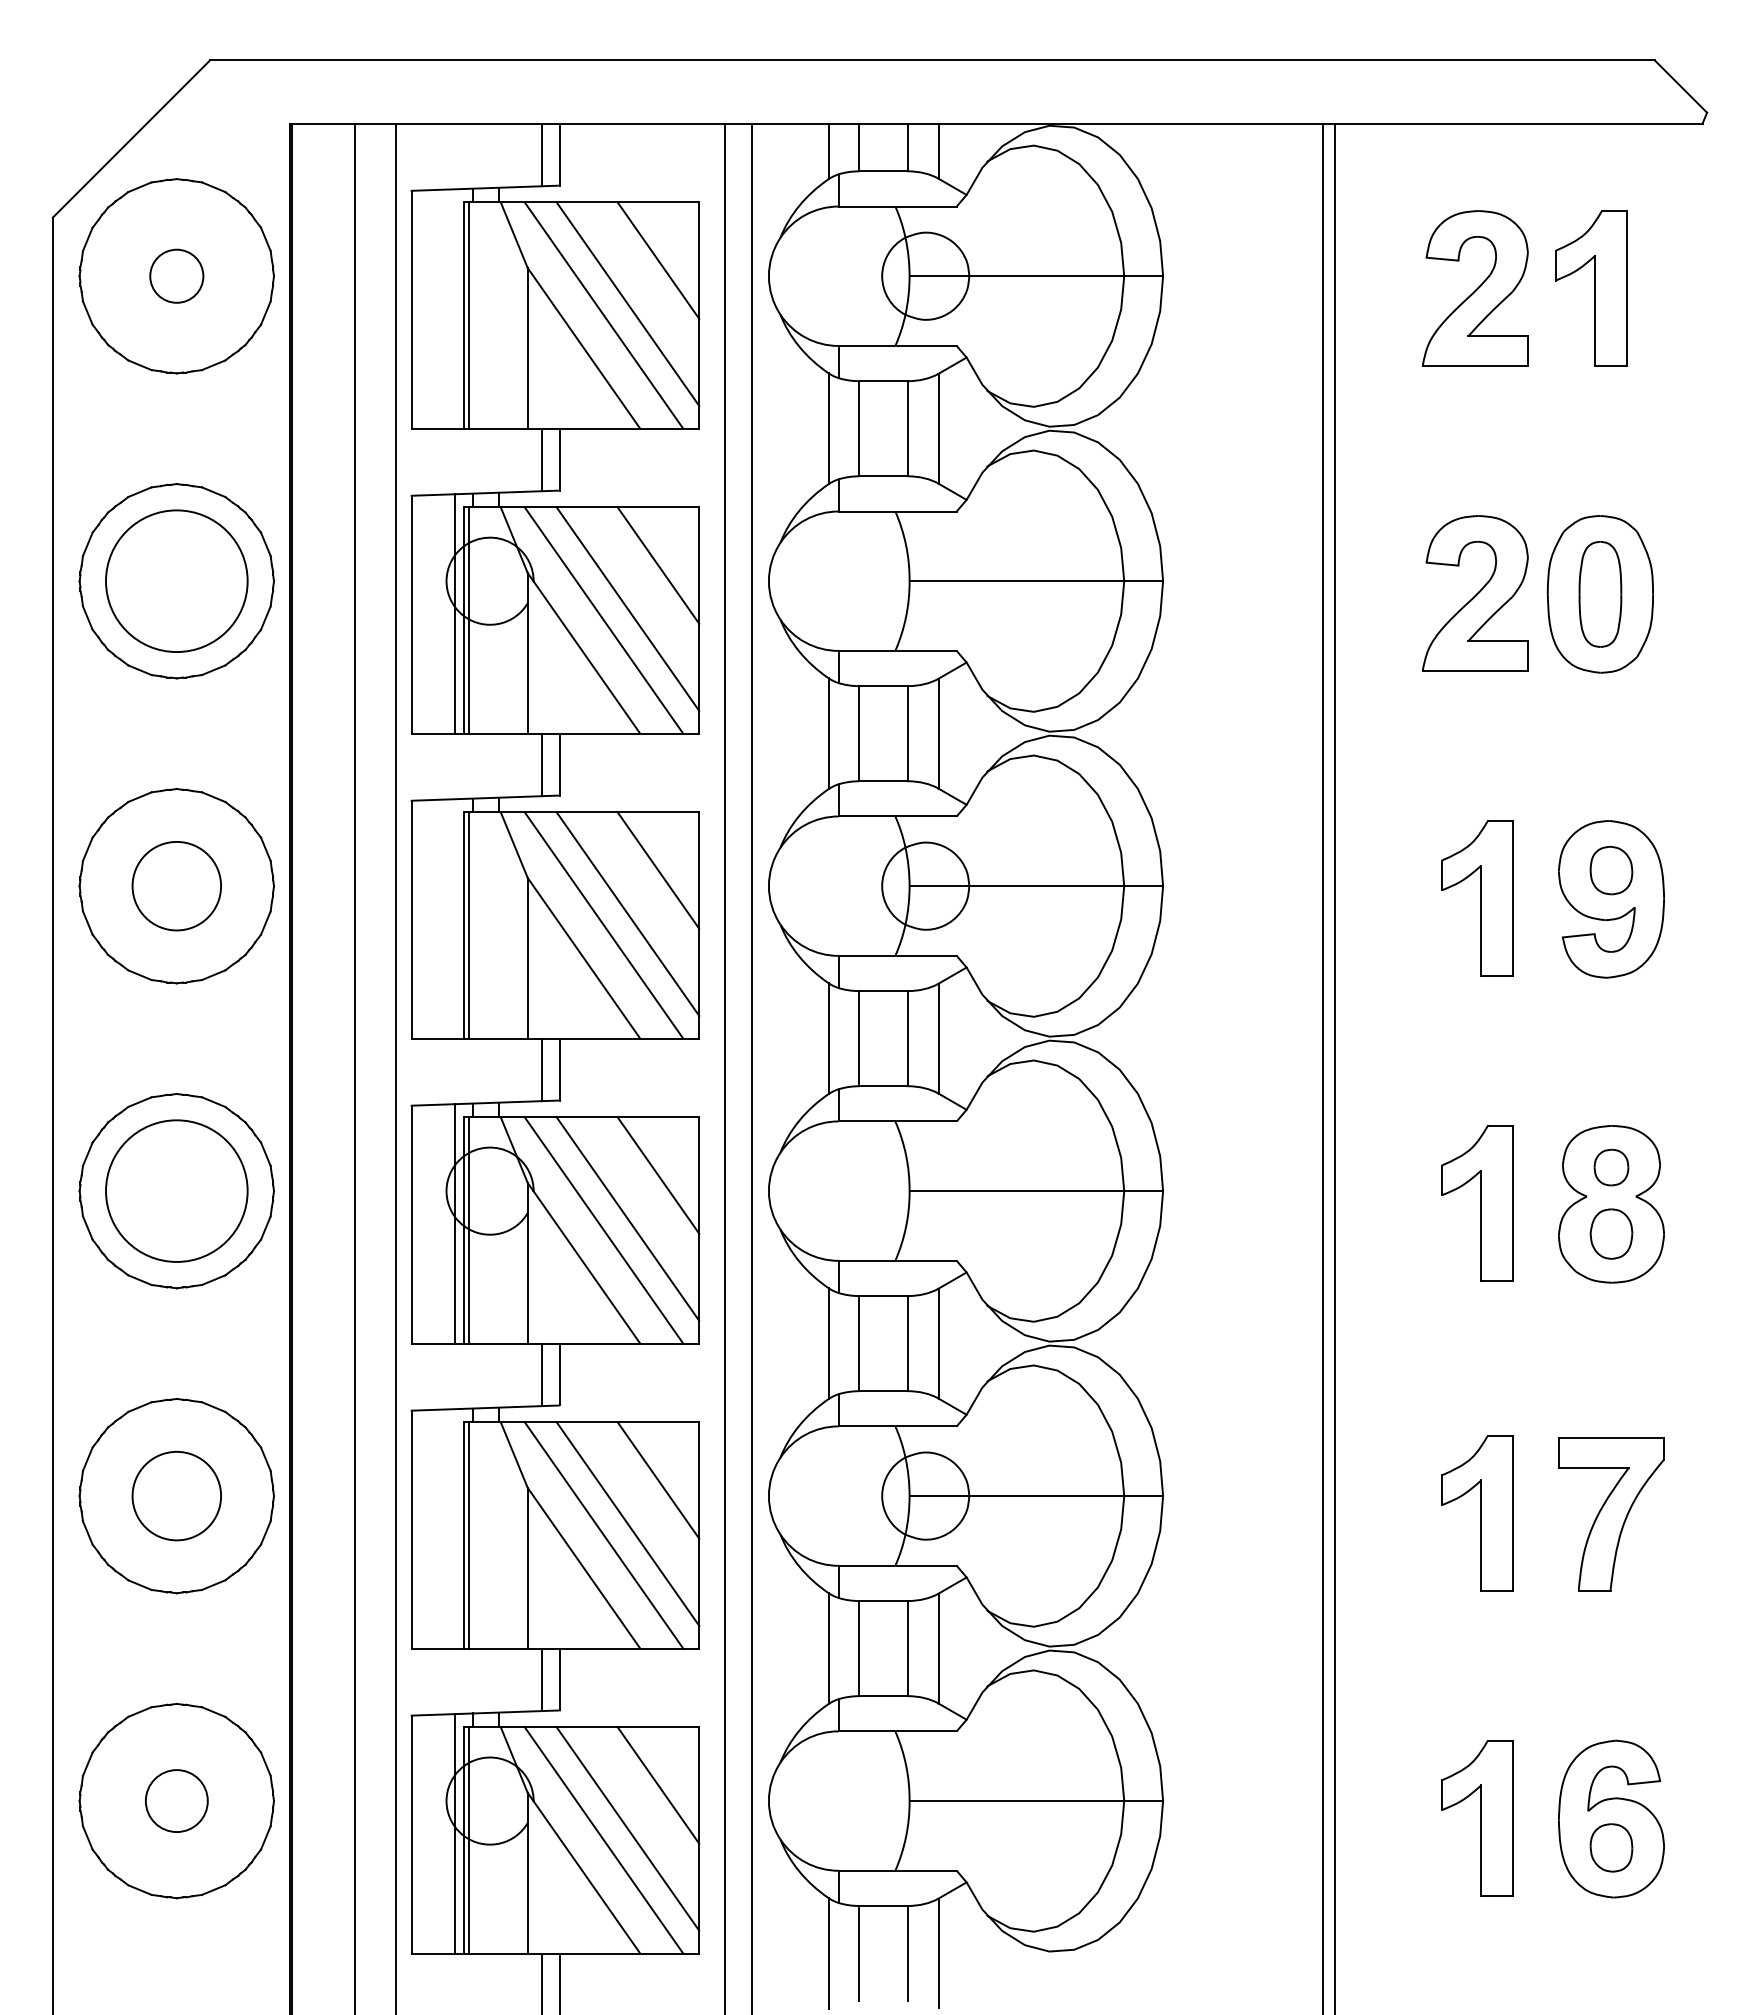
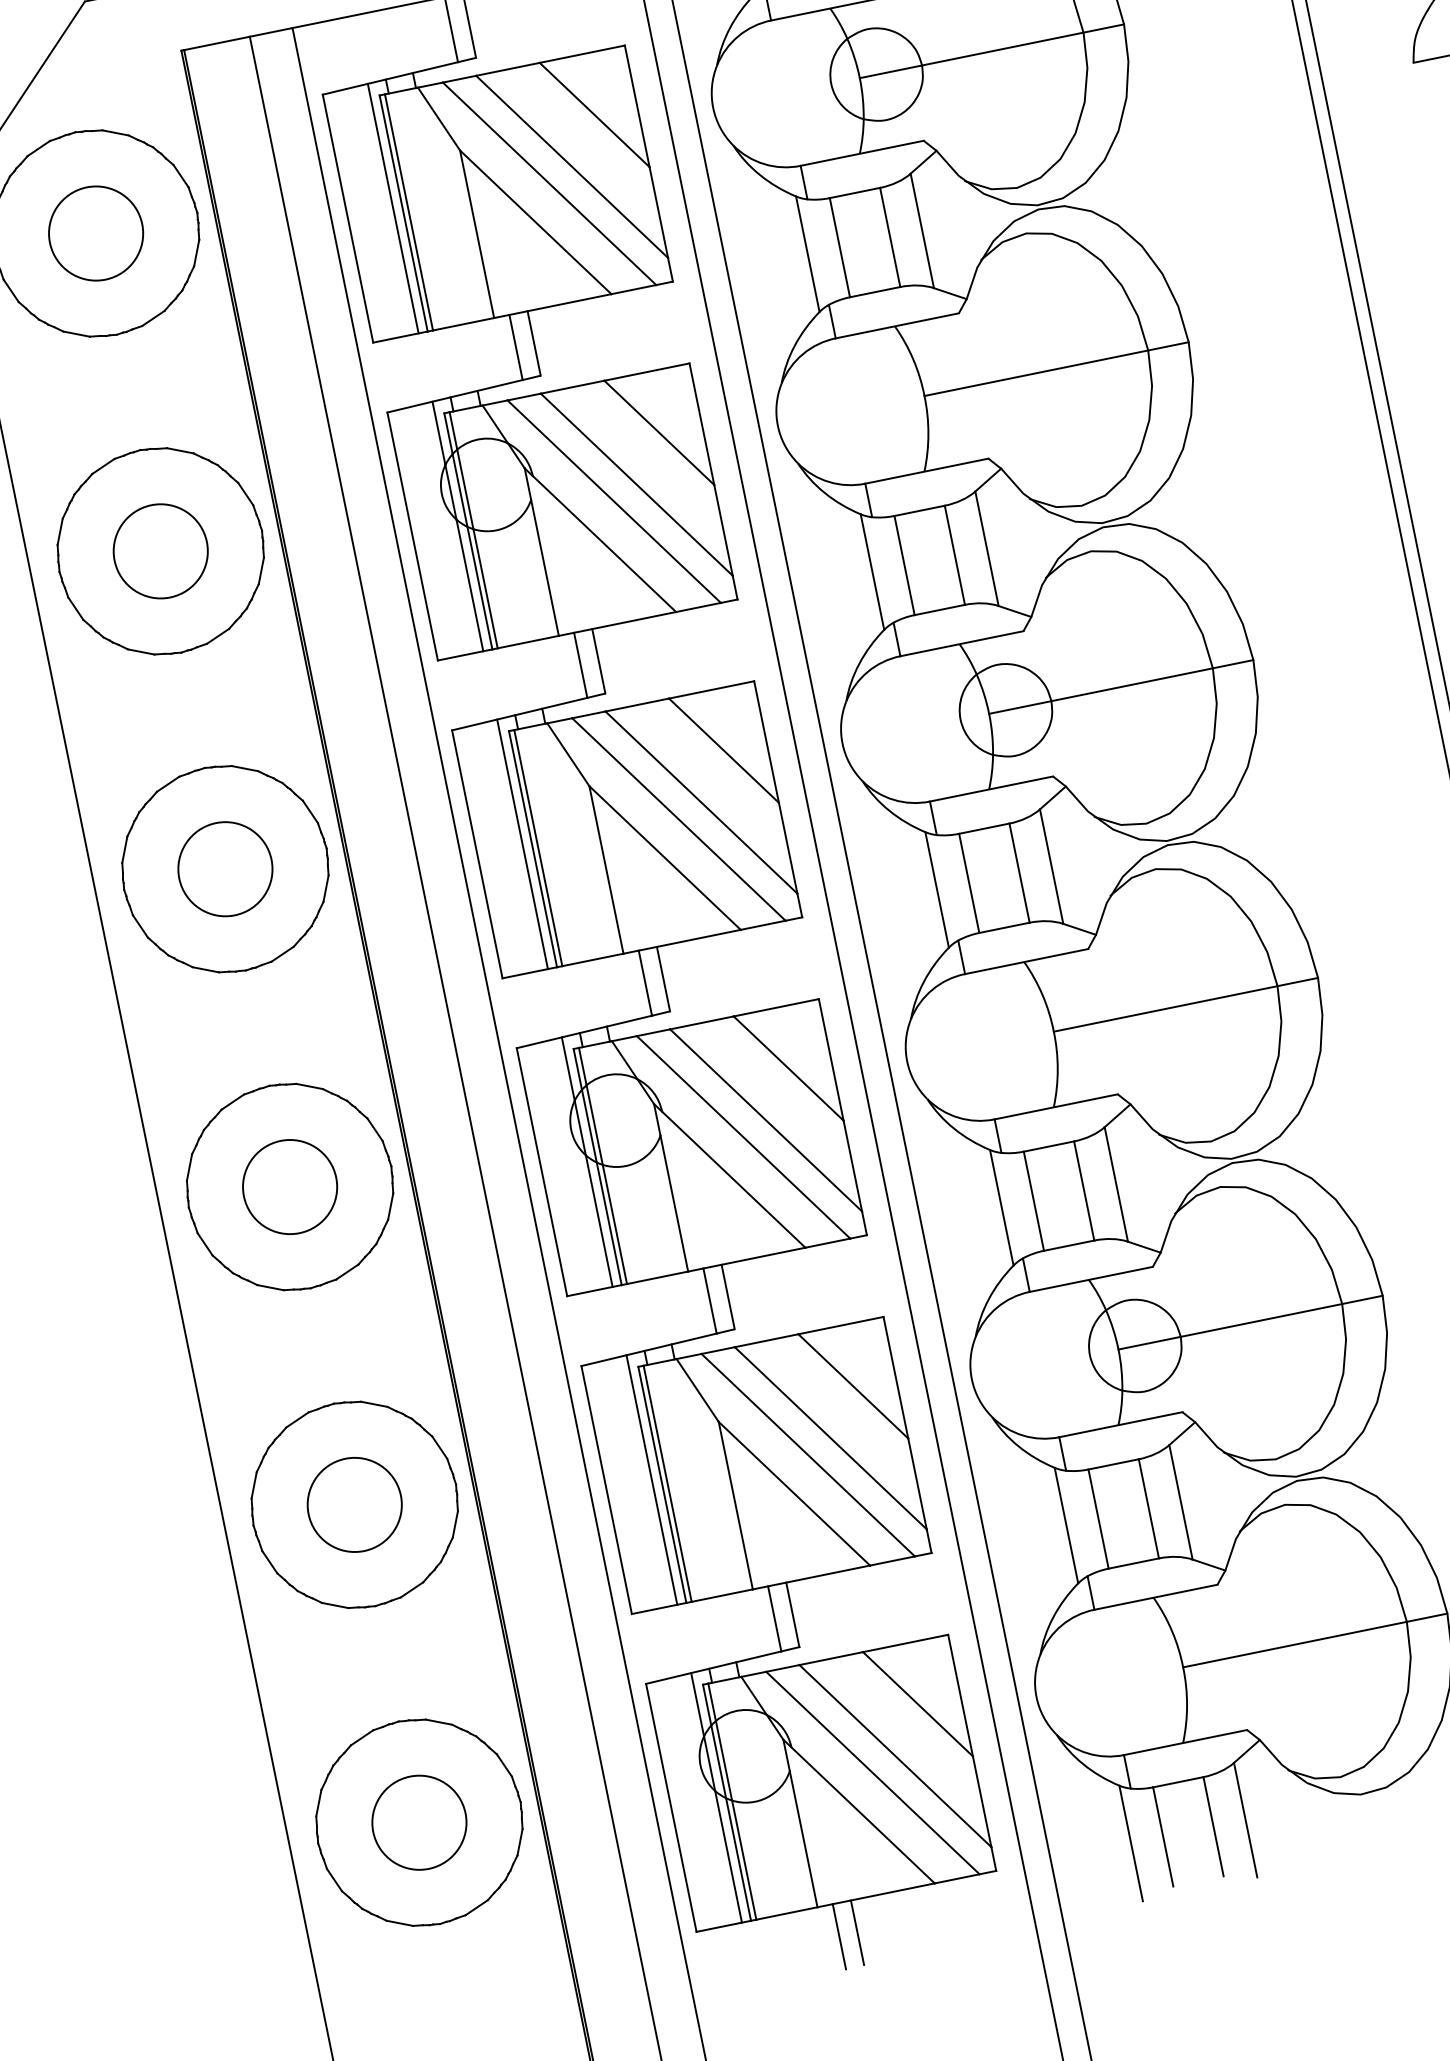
circle: (176, 276) -> (95, 233), size x1.67
line: (455, 308) -> (393, 208), added
circle: (176, 580) -> (160, 550), size x0.62
line: (455, 918) -> (522, 843), added
circle: (176, 1190) -> (289, 1186), size x0.62
line: (455, 1528) -> (652, 1479), added
circle: (176, 1800) -> (418, 1822), size x1.43

